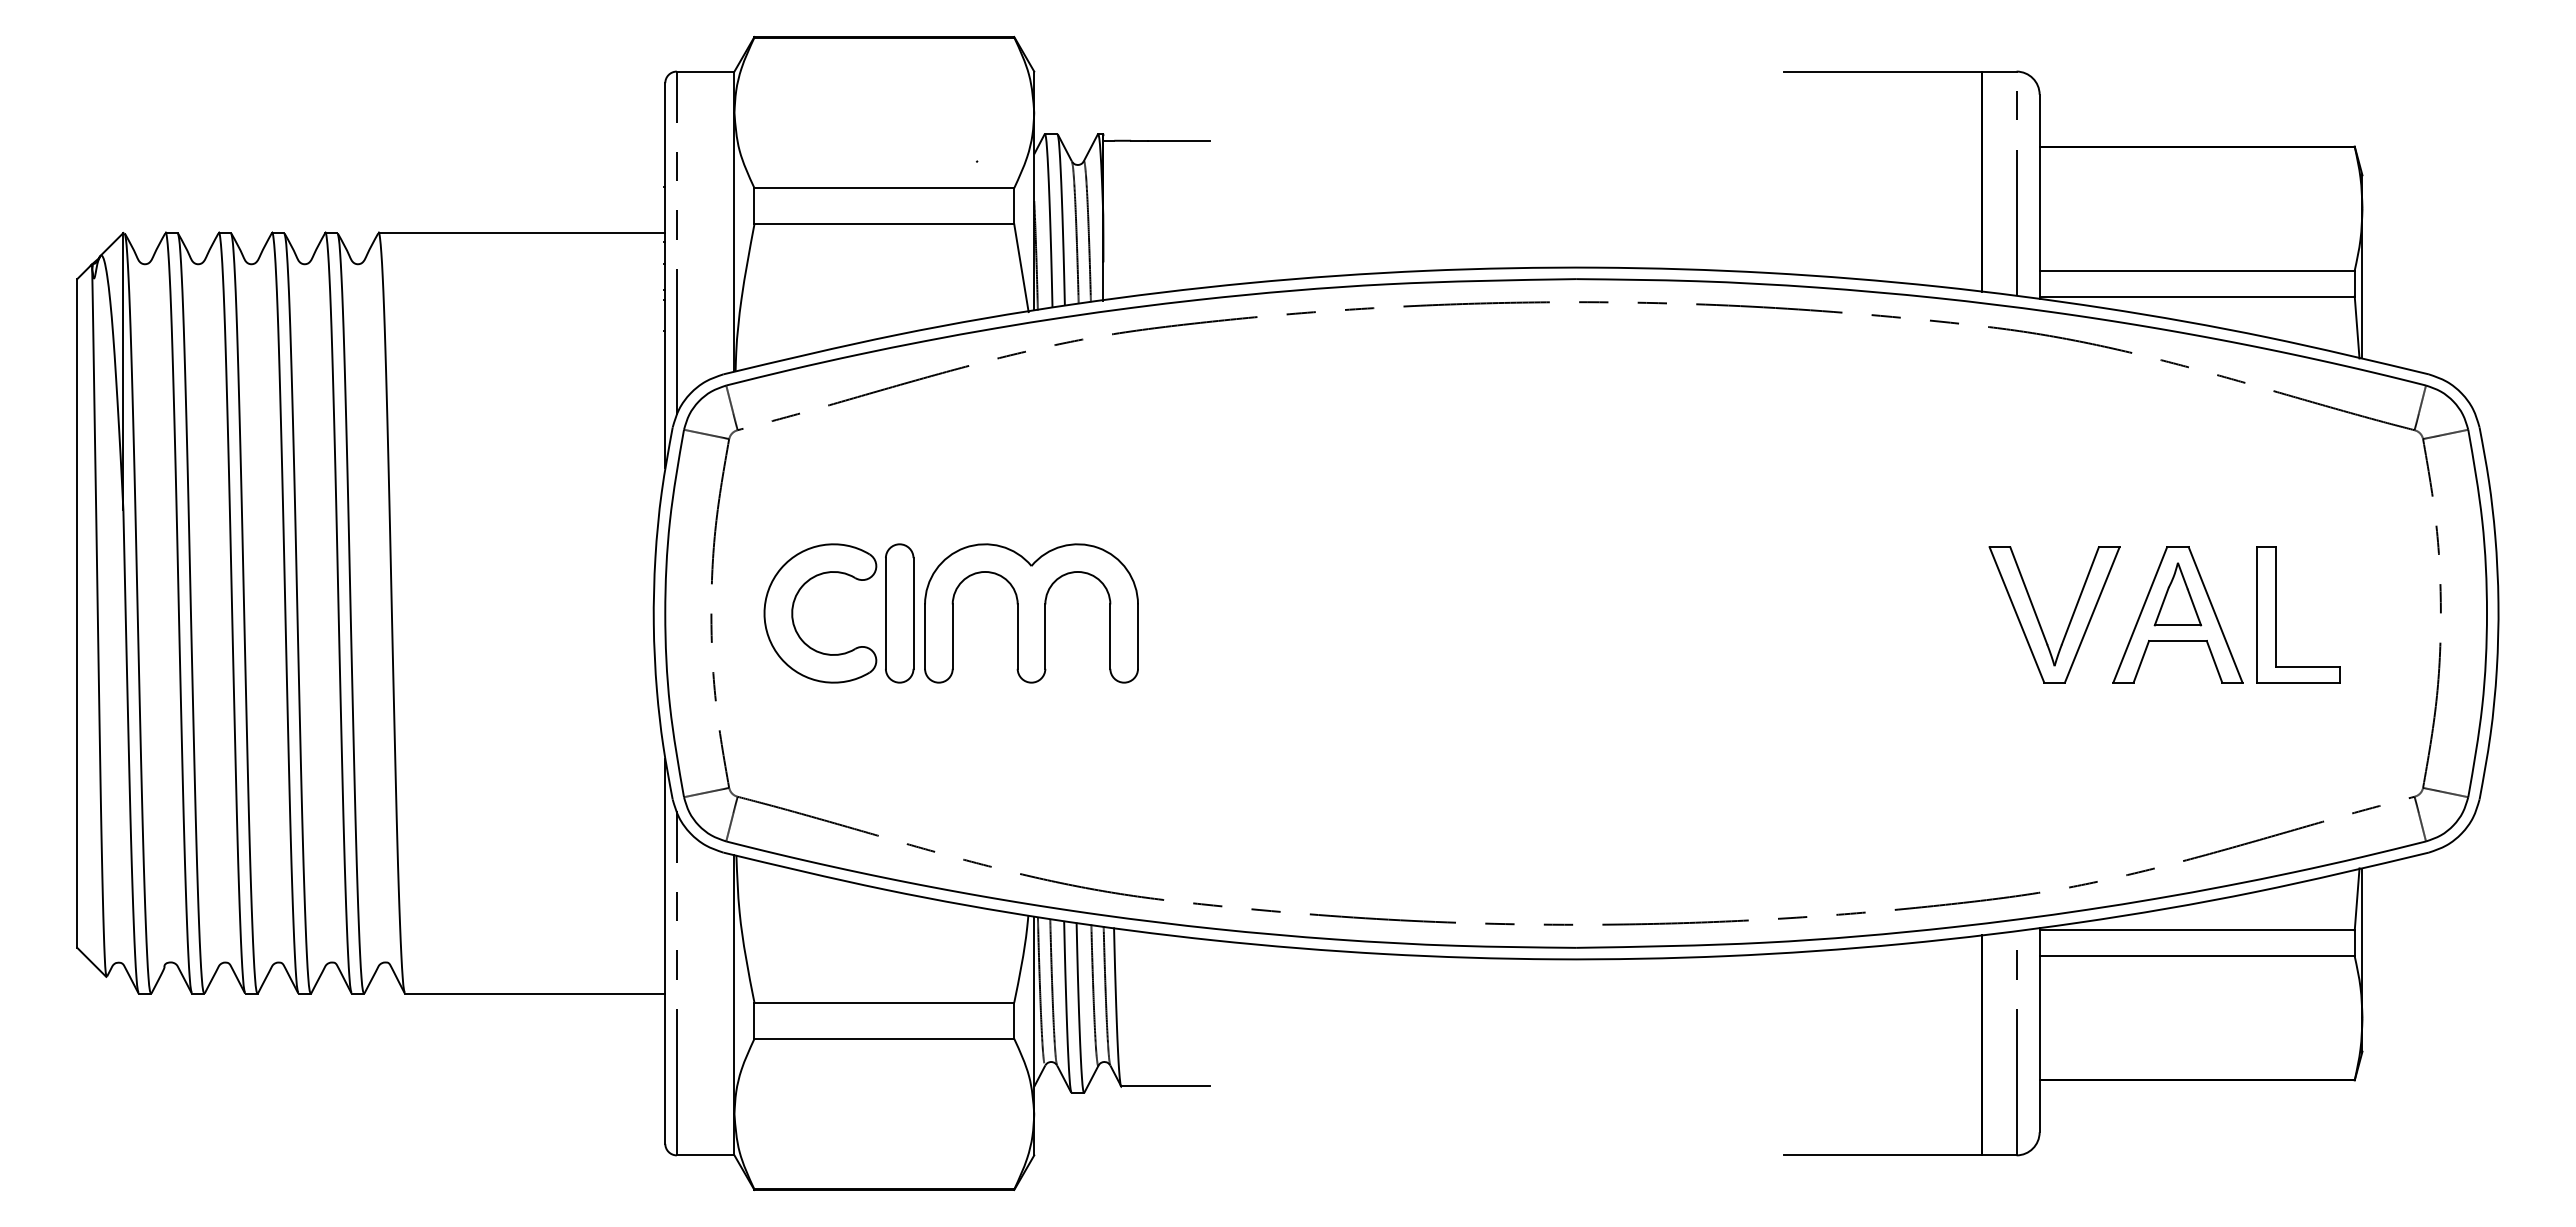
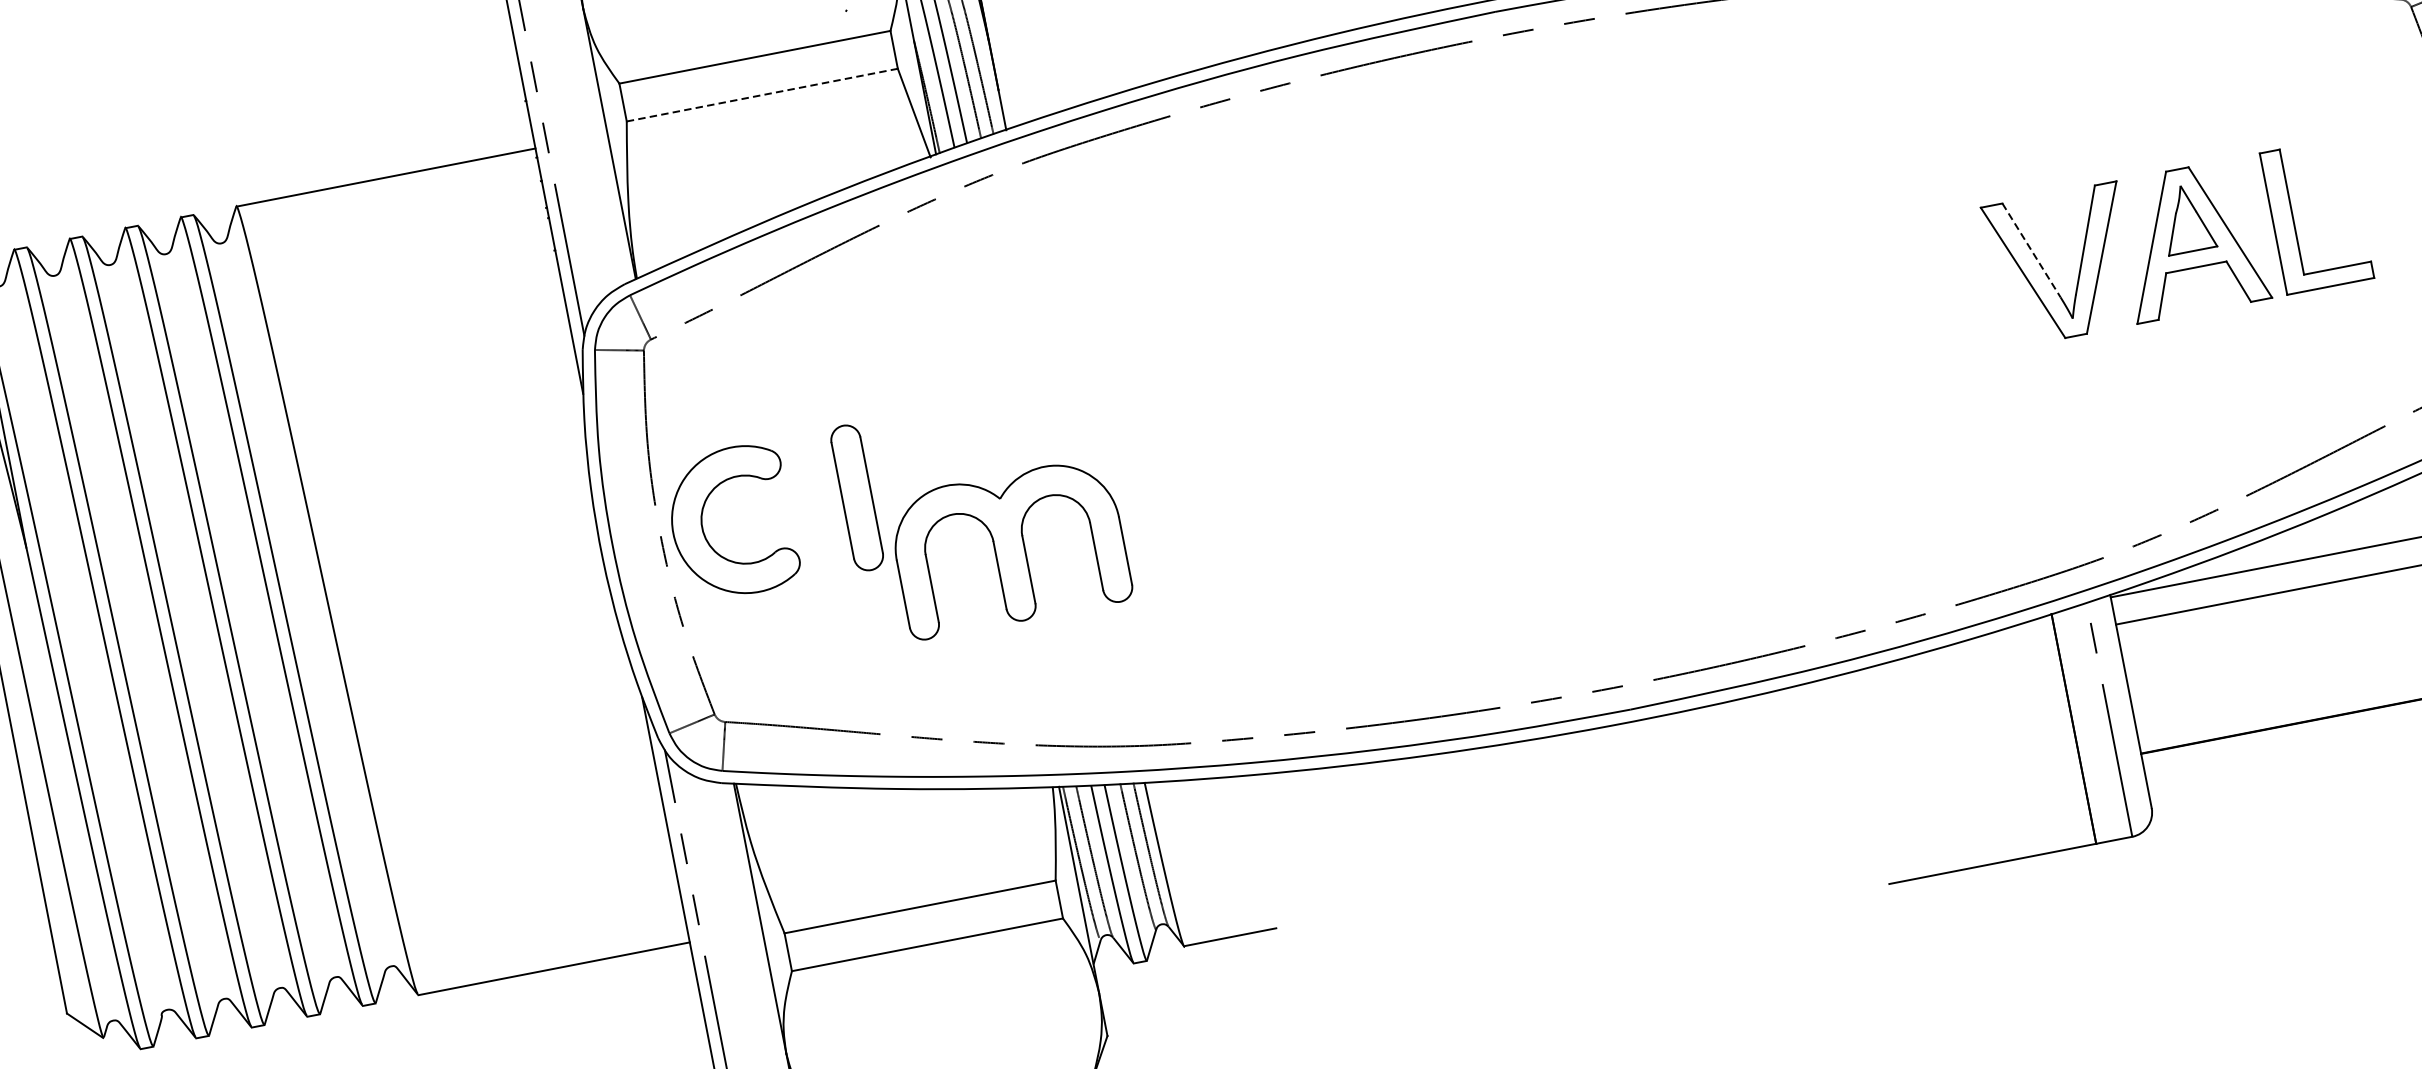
line: (884, 224) -> (762, 95), solid -> dashed
line: (2028, 595) -> (2031, 250), solid -> dashed
part: (793, 613) -> (703, 527), moved
part: (1031, 613) -> (1009, 548), moved

